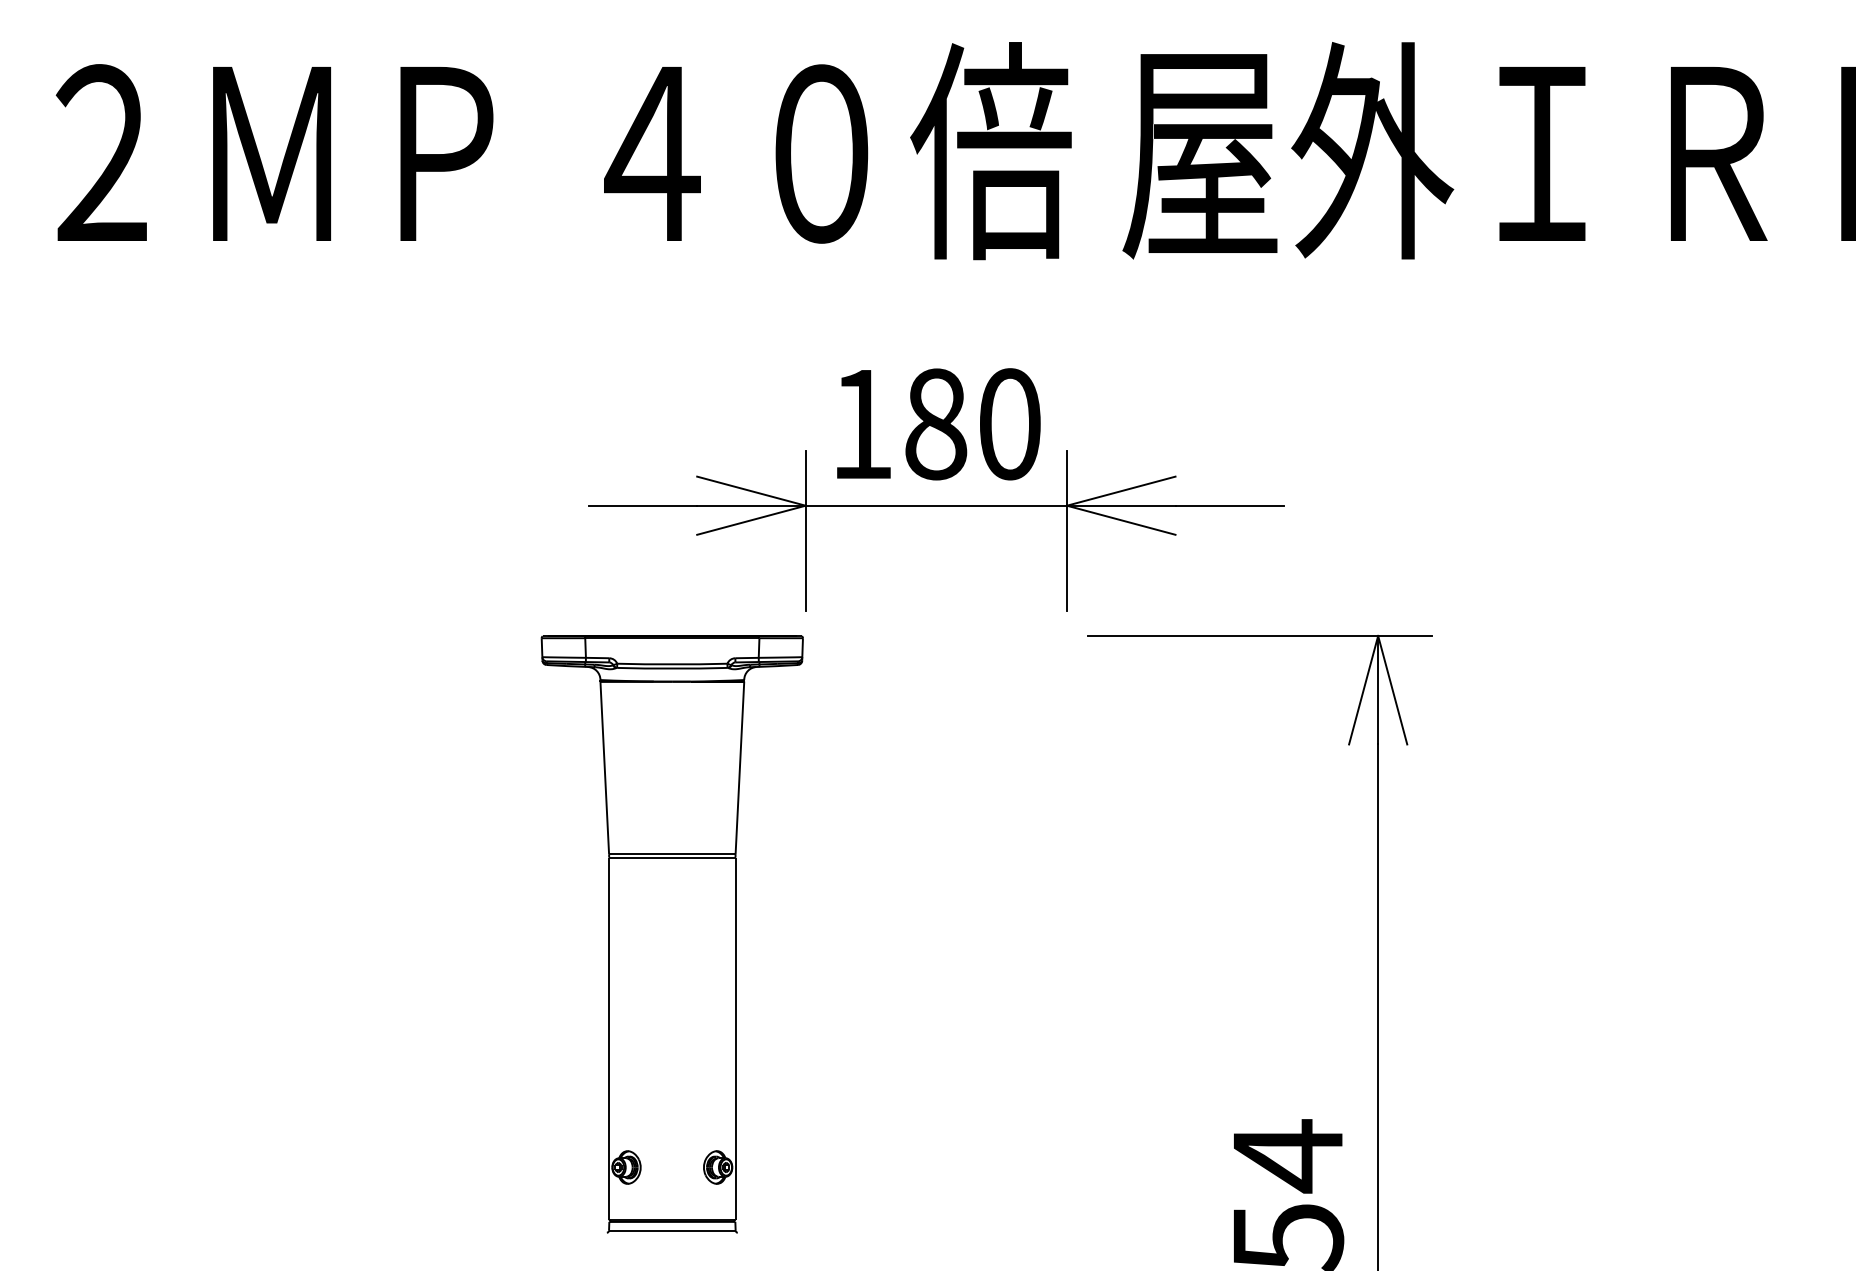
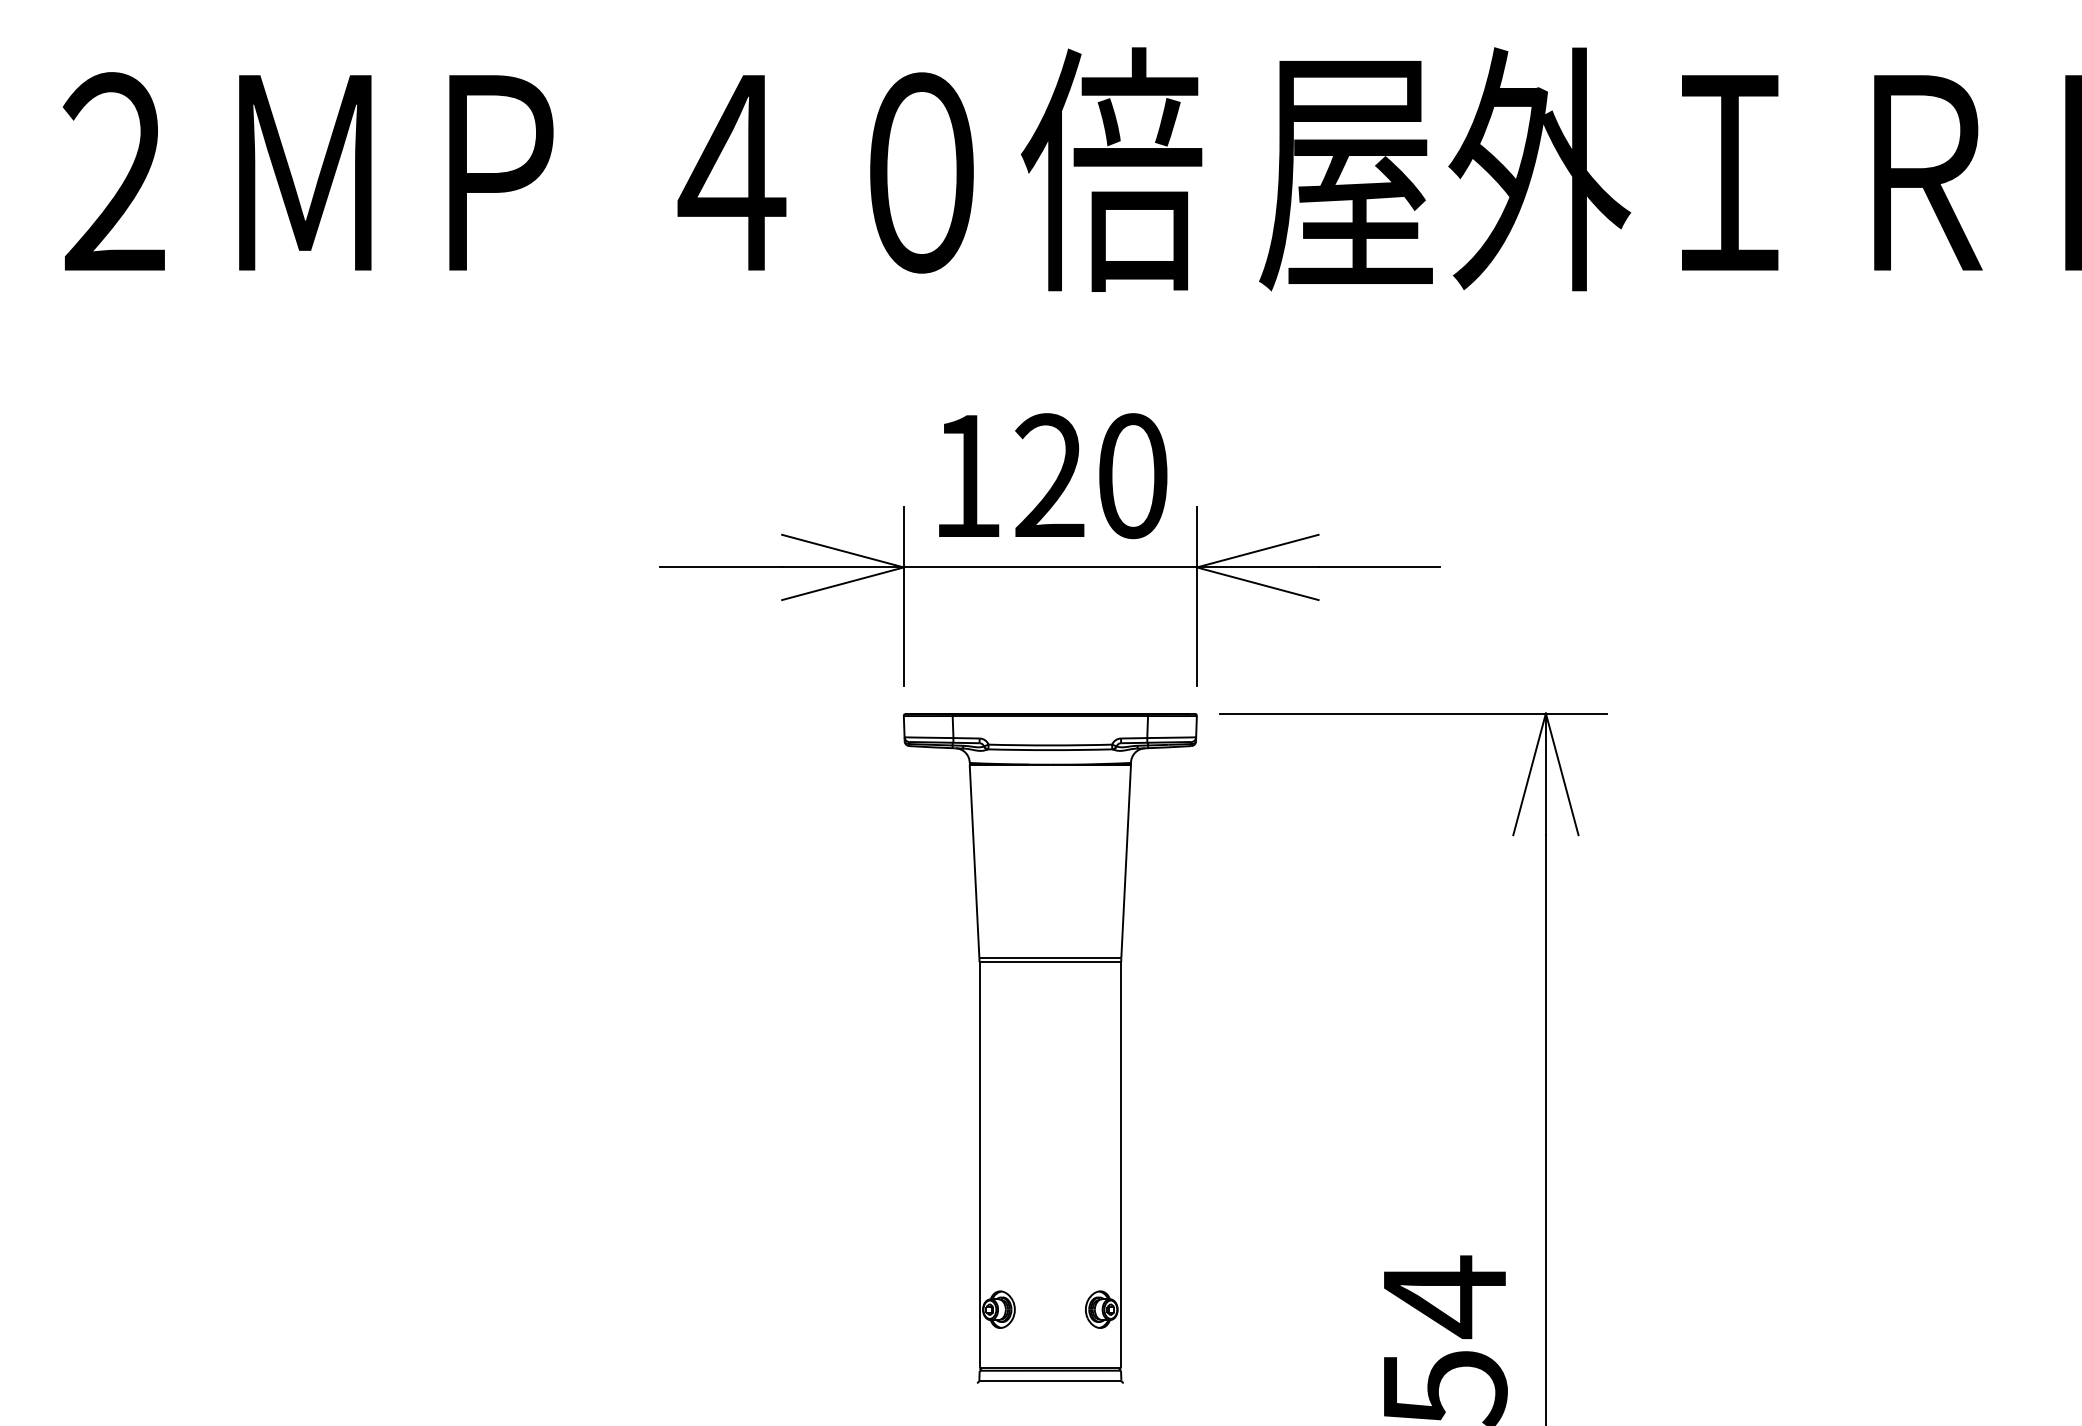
text: (936, 424) -> (1050, 476), 180 -> 120
part: (671, 934) -> (1049, 1048), moved

